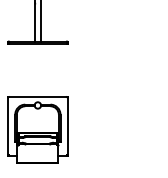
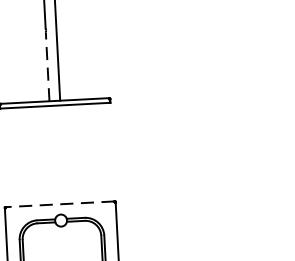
line: (35, 22) -> (48, 65), solid -> dashed
line: (37, 96) -> (59, 203), solid -> dashed

